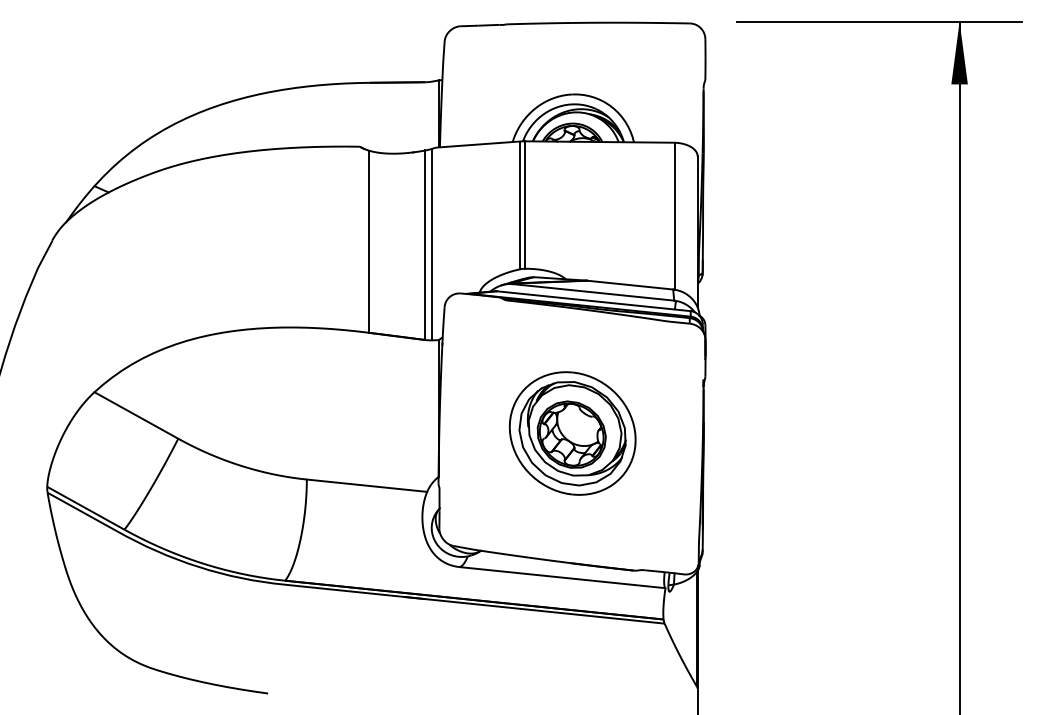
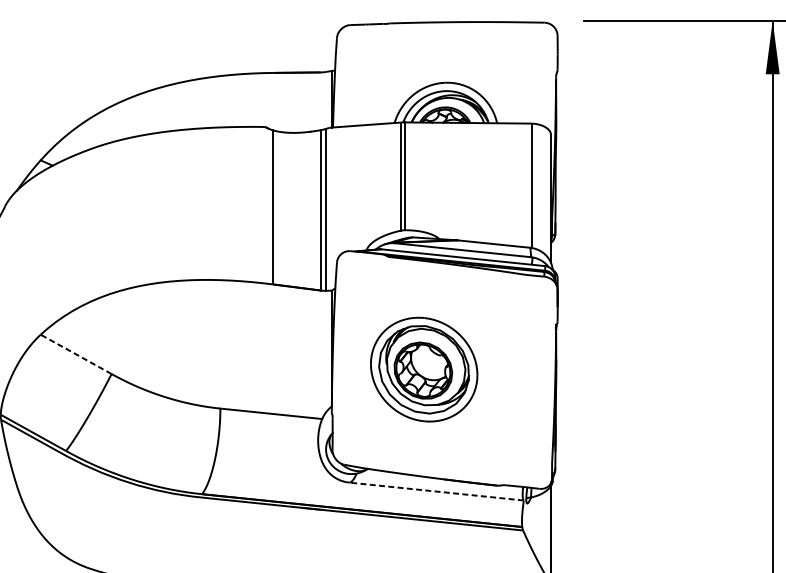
line: (136, 415) -> (76, 354), solid -> dashed
part: (572, 433) -> (424, 369), moved
line: (562, 577) -> (436, 491), solid -> dashed

